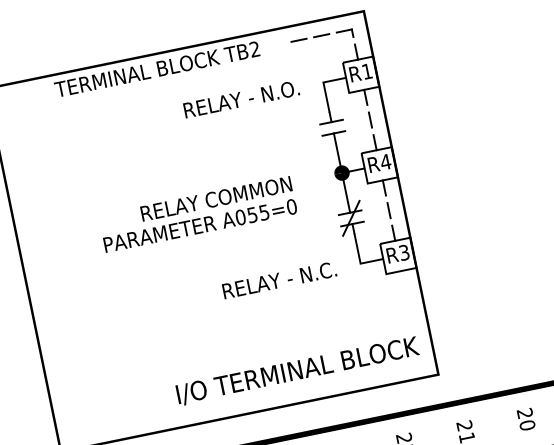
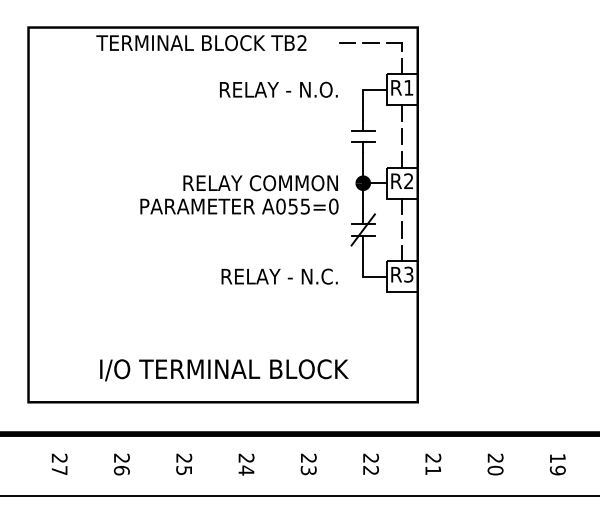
text: (385, 161) -> (408, 180), R4 -> R2
text: (198, 214) -> (239, 194), moved
text: (298, 371) -> (224, 370), moved

